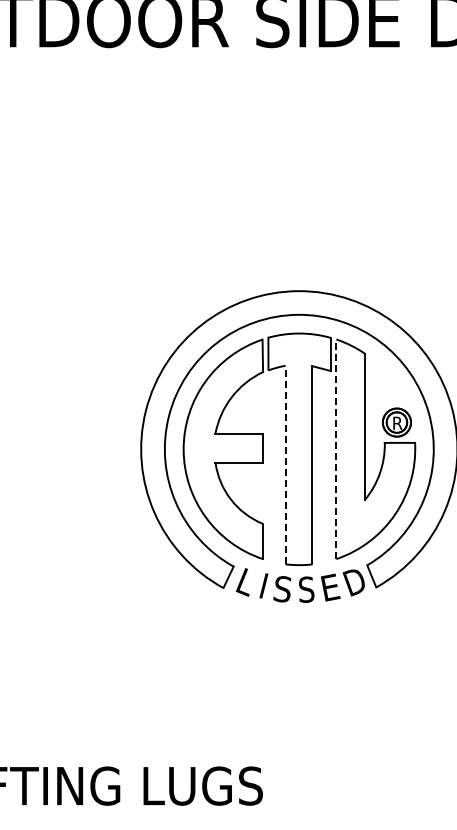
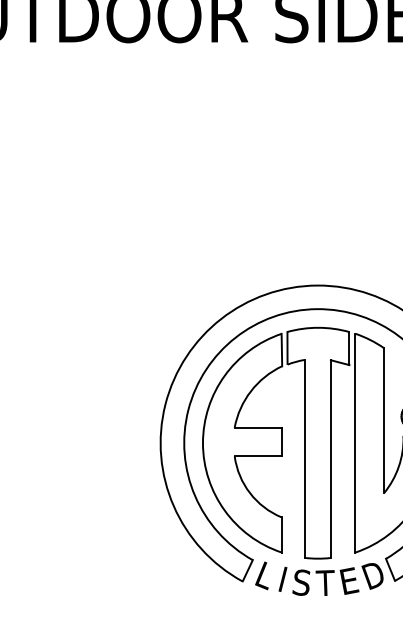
line: (336, 449) -> (355, 443), dashed -> solid
line: (285, 464) -> (304, 458), dashed -> solid
text: (305, 589) -> (324, 582), S -> T

